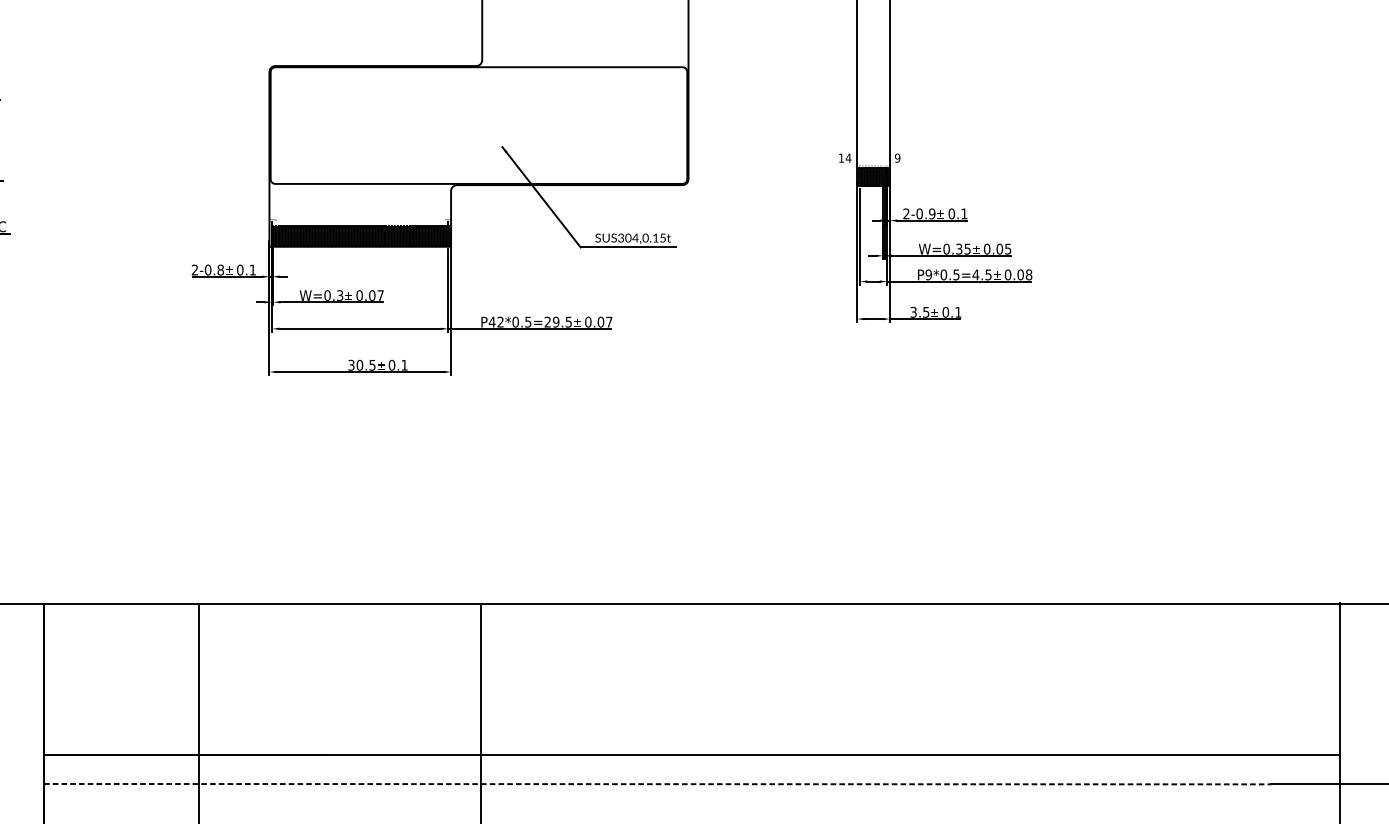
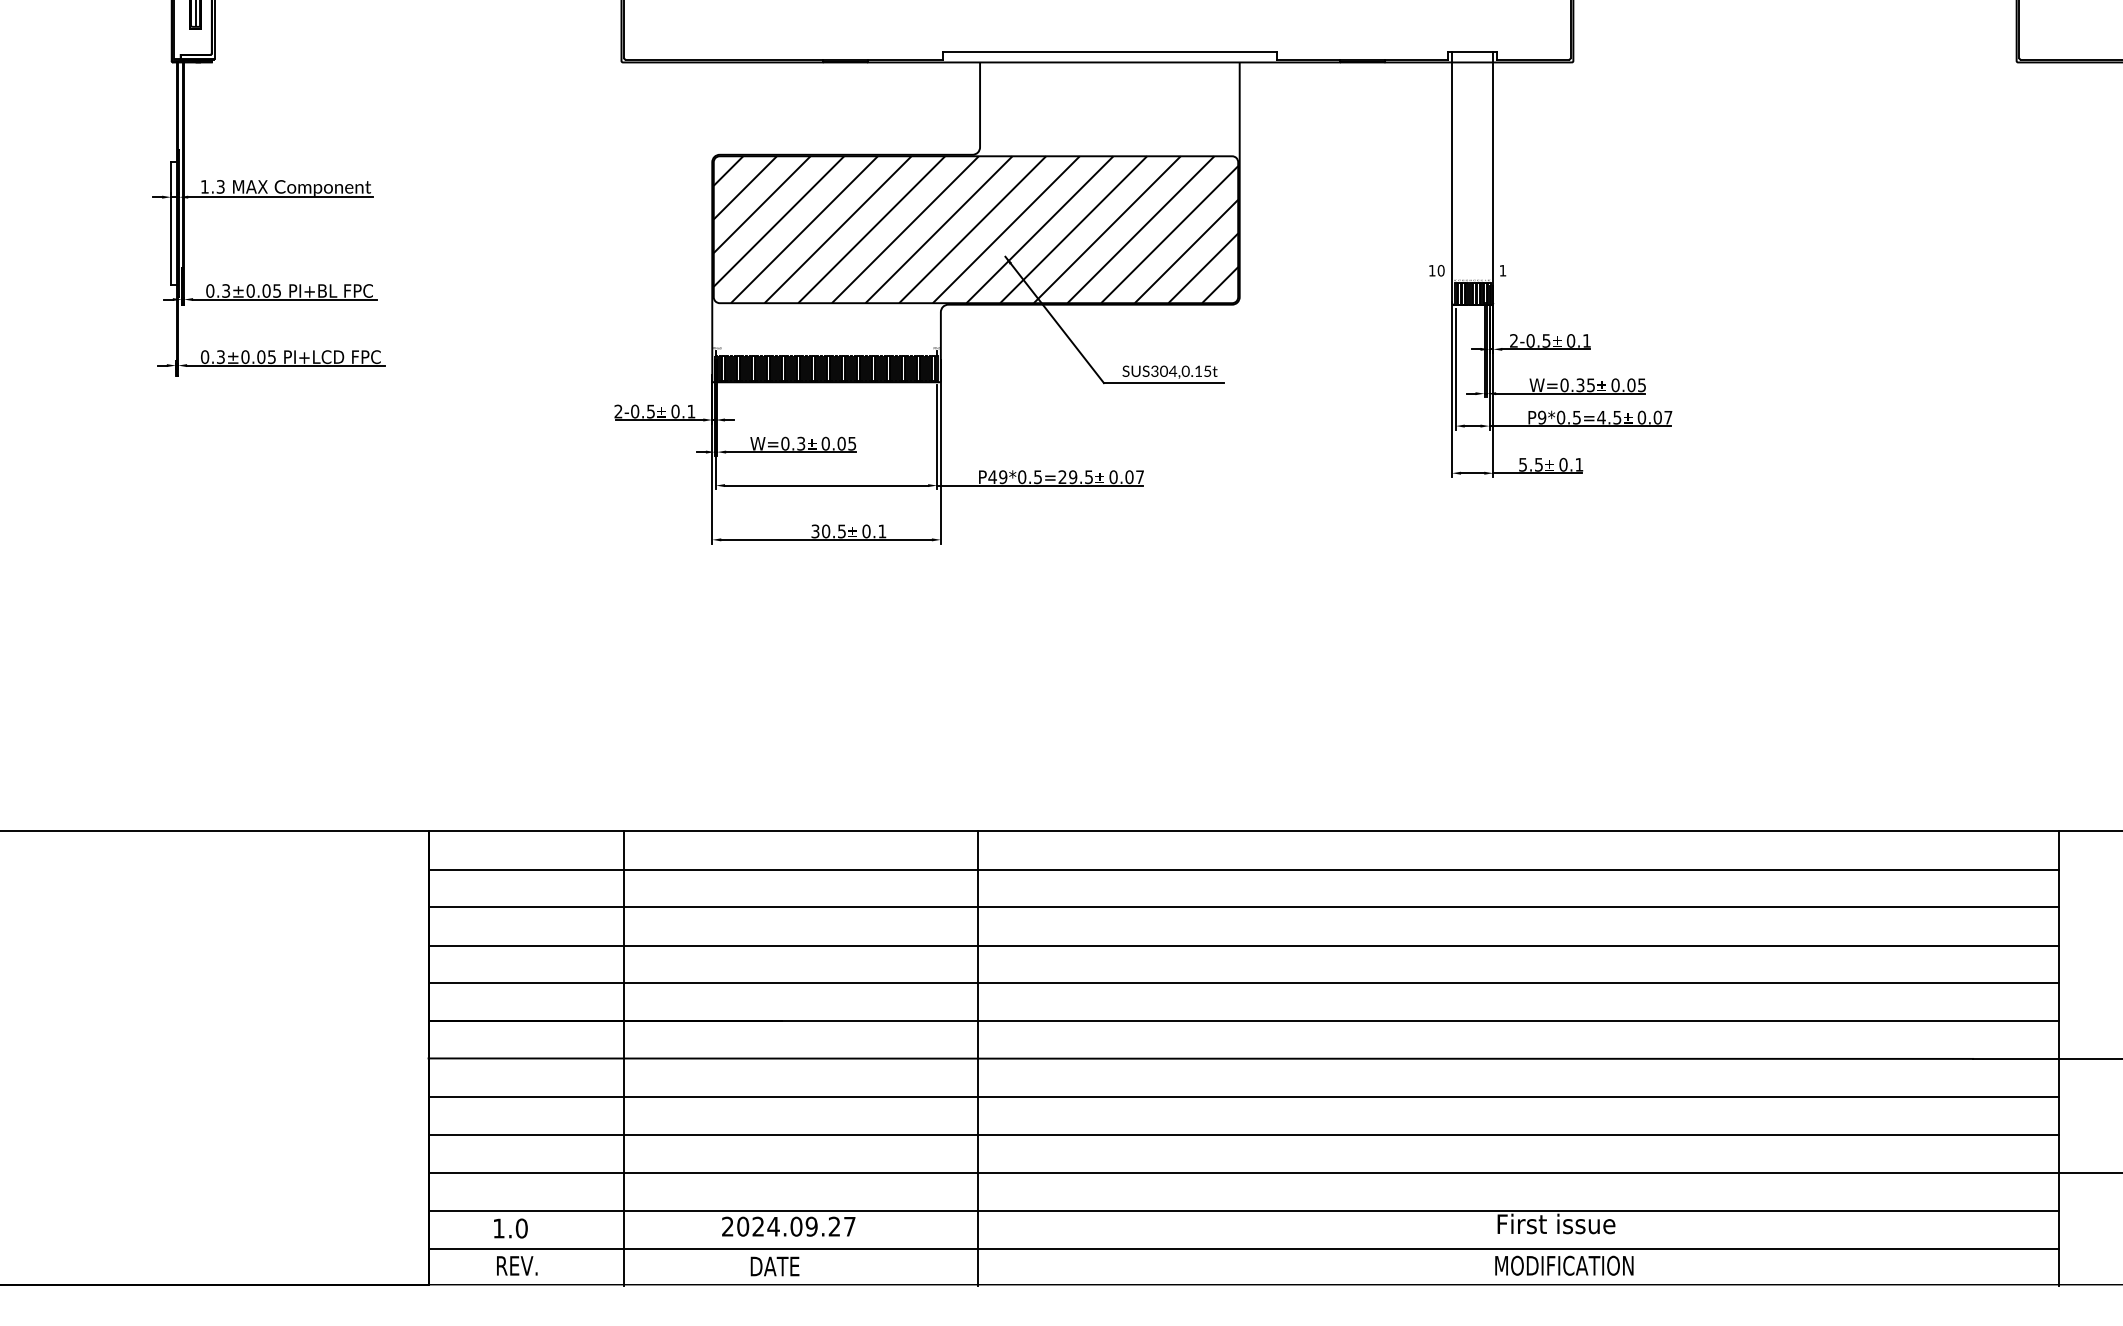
hatch: (478, 125) -> (975, 229), added
text: (848, 157) -> (1440, 270), 14 -> 10
text: (897, 157) -> (1502, 270), 9 -> 1
text: (932, 213) -> (1546, 340), 2-0.9 -> 2-0.5
text: (221, 269) -> (651, 411), 2-0.8 -> 2-0.5
text: (1029, 274) -> (1668, 417), 0.08 -> 0.07
text: (380, 295) -> (852, 443), 0.07 -> 0.05
text: (913, 311) -> (1522, 463), 3.5 -> 5.5
text: (500, 322) -> (1003, 477), P42*0.5=29.5 -> P49*0.5=29.5
line: (691, 633) -> (1243, 869), added
line: (691, 664) -> (1243, 907), added
line: (691, 694) -> (1243, 945), added
line: (691, 724) -> (1243, 983), added
line: (658, 784) -> (1201, 1058), dashed -> solid
line: (691, 815) -> (1243, 1097), added

